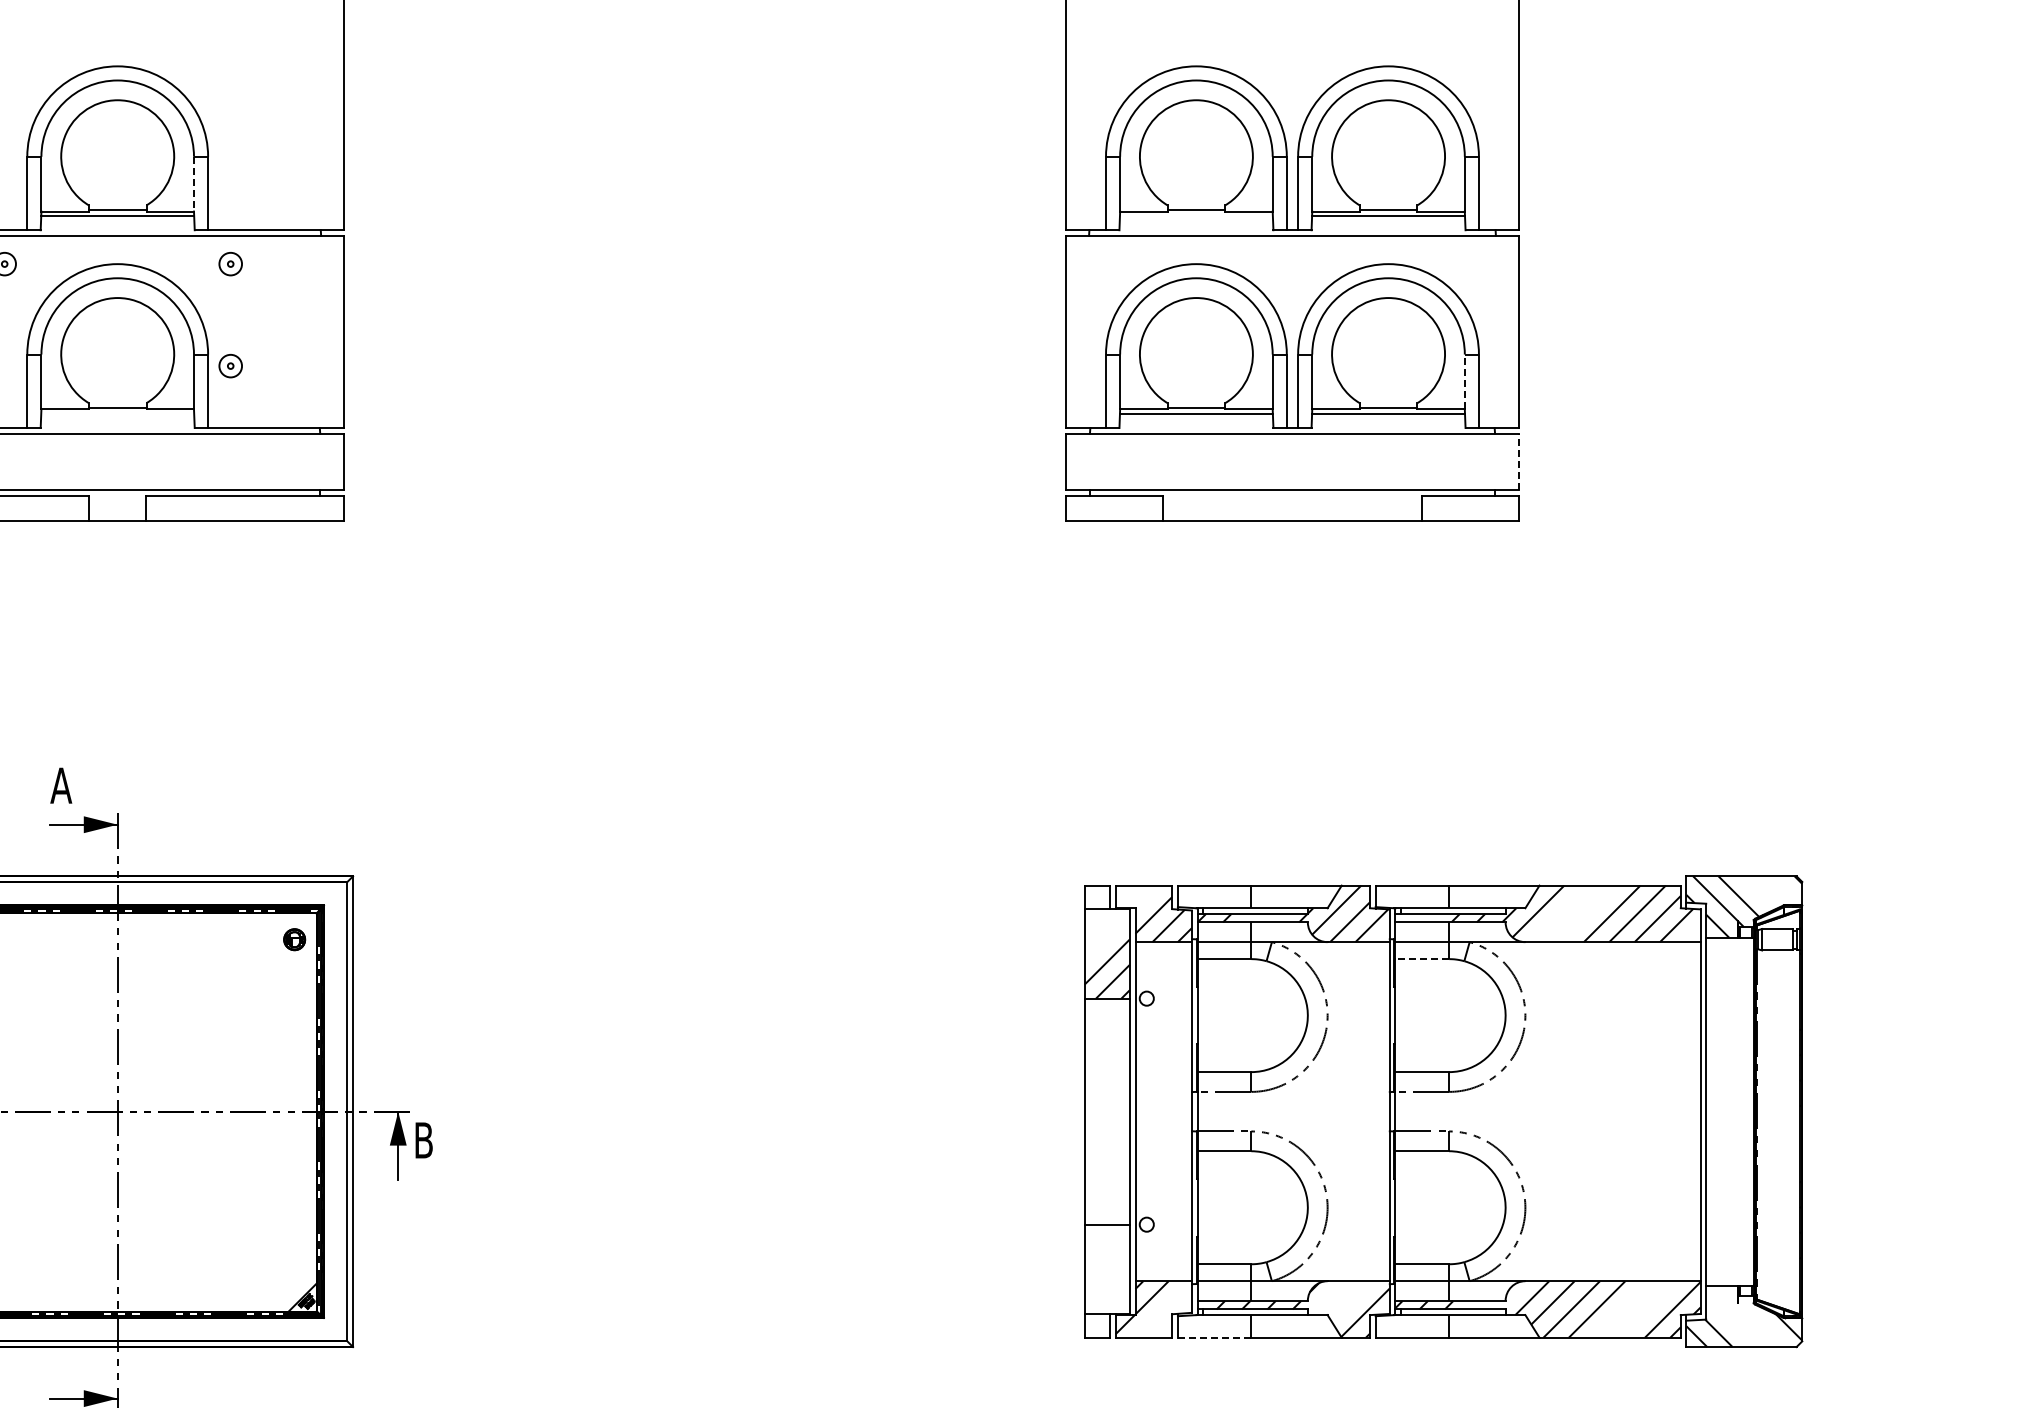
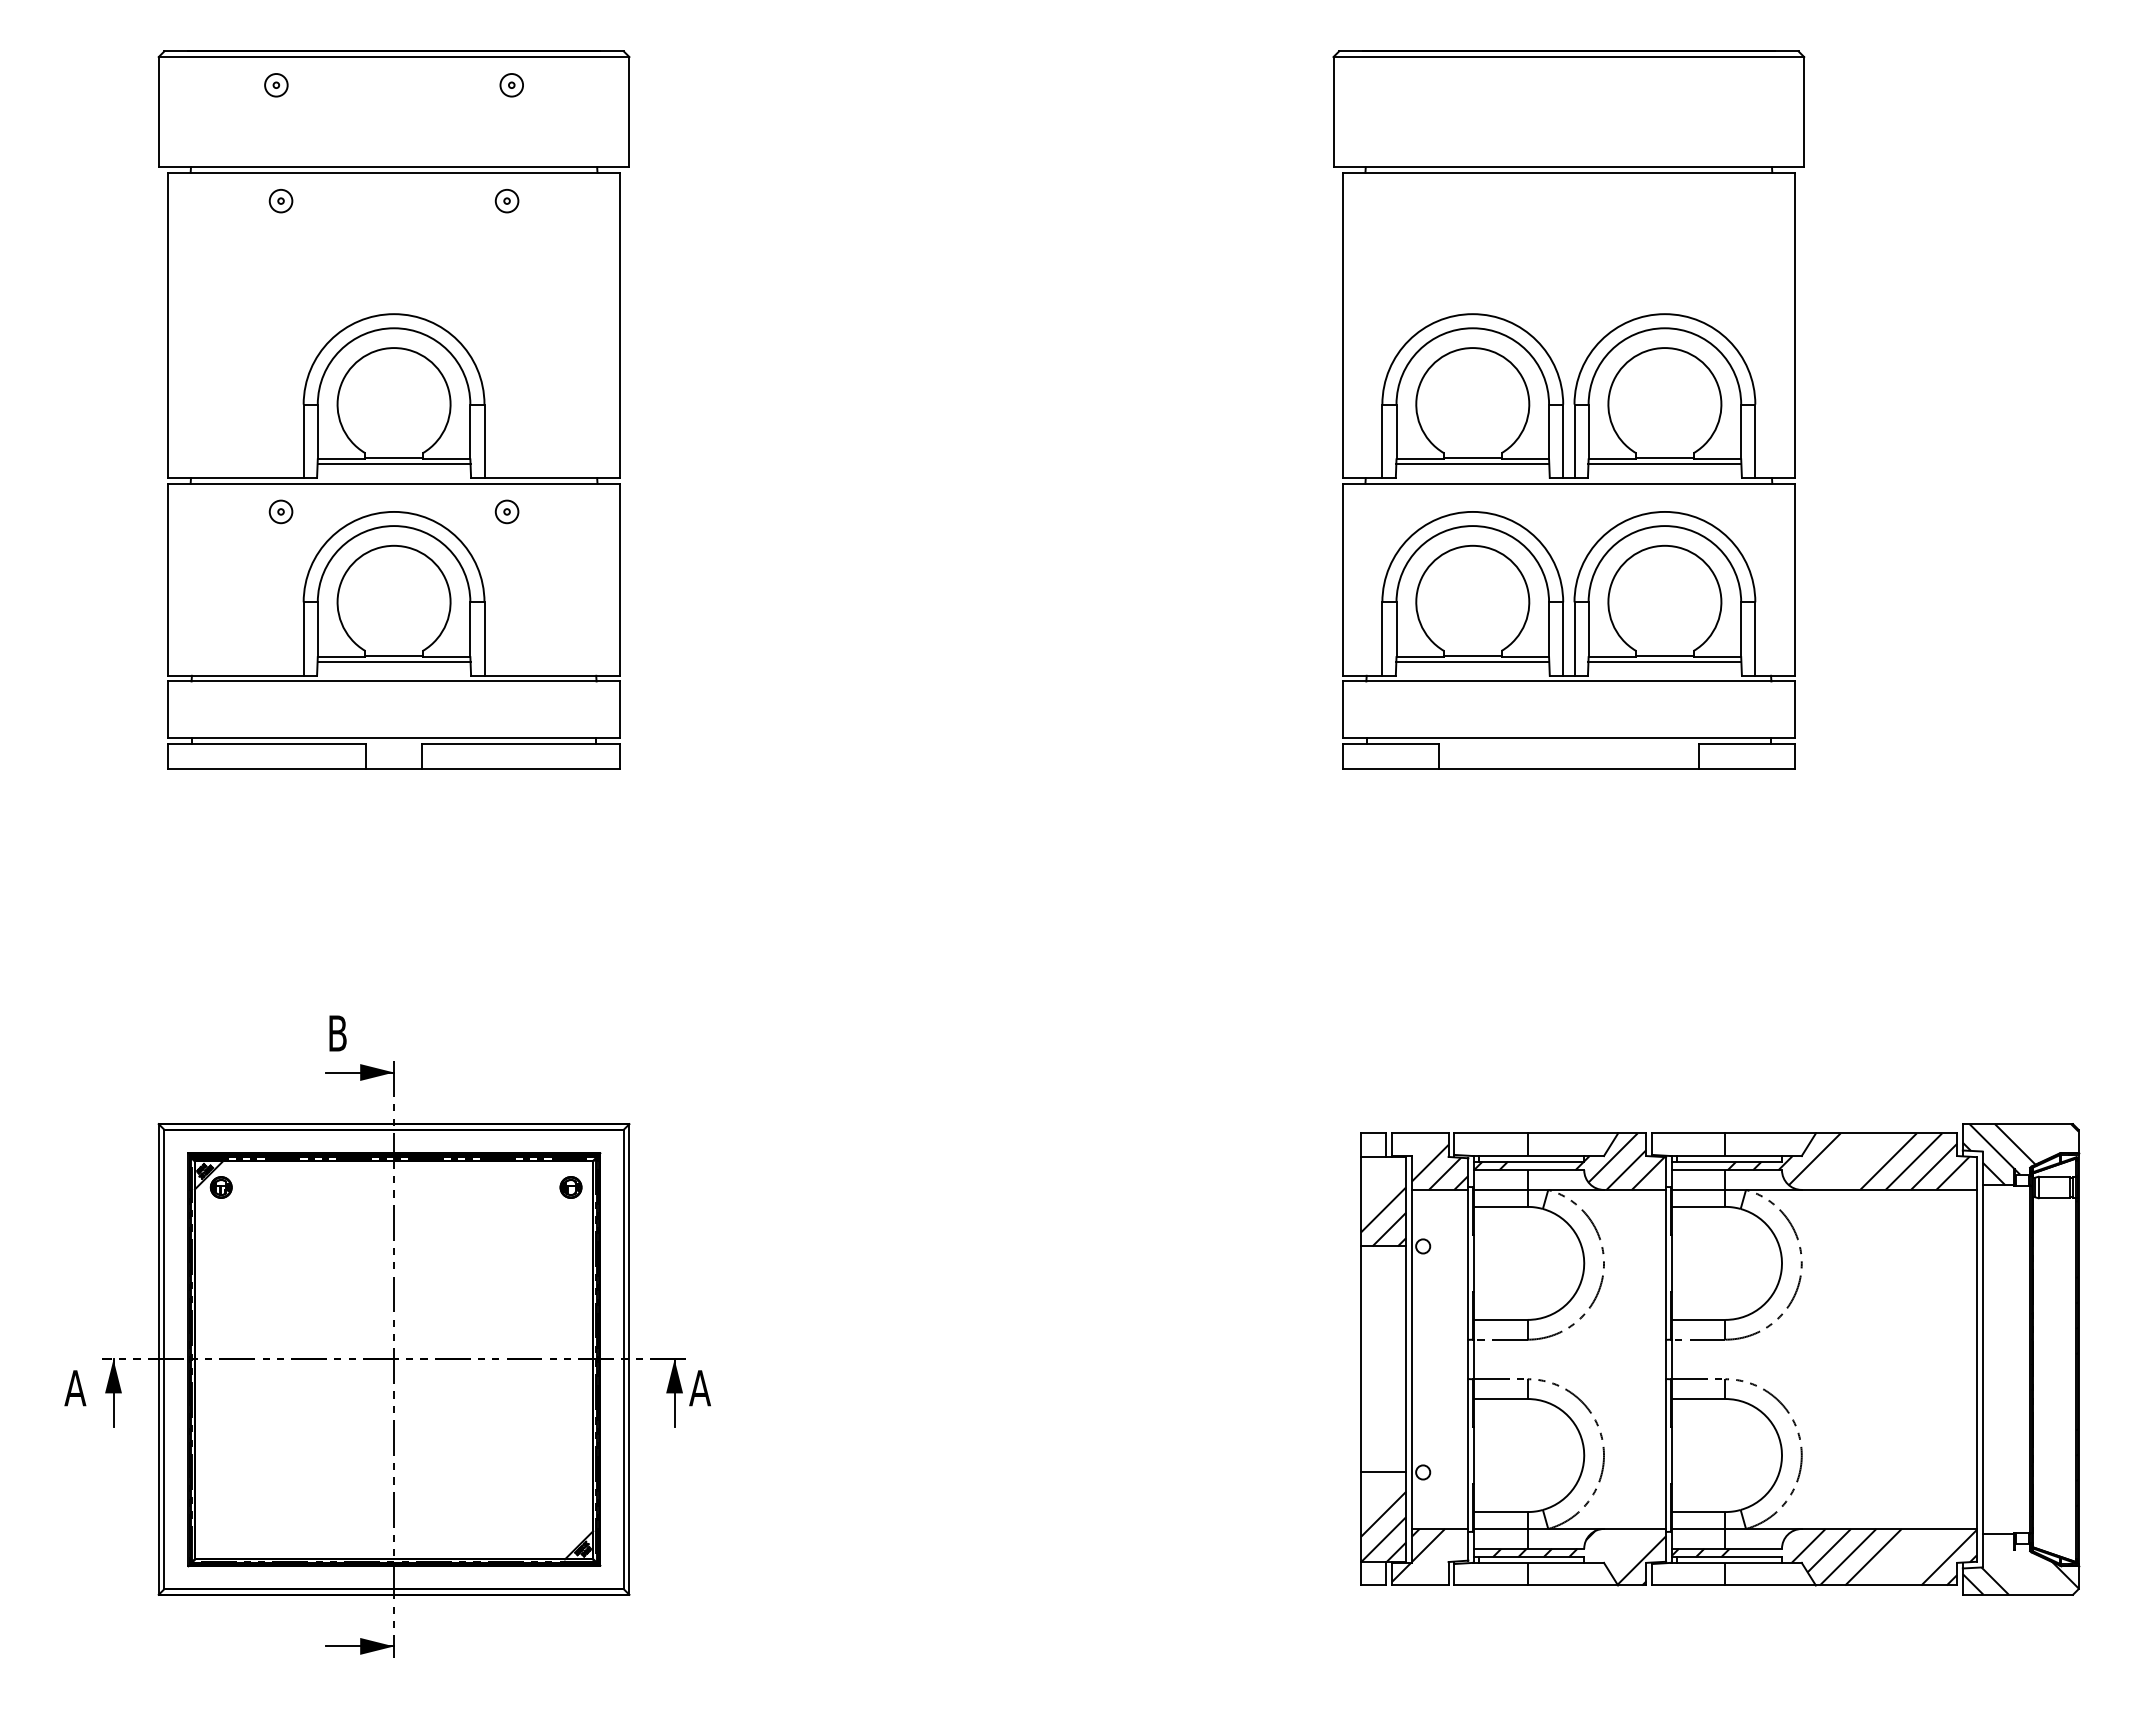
line: (194, 184) -> (470, 432), dashed -> solid
line: (1196, 215) -> (1472, 463), added
part: (230, 365) -> (506, 613), removed
line: (1465, 381) -> (1741, 629), dashed -> solid
line: (117, 413) -> (393, 661), added
line: (1518, 461) -> (1794, 709), dashed -> solid
text: (61, 785) -> (337, 1033), A -> B
line: (1422, 958) -> (1698, 1206), dashed -> solid
text: (423, 1140) -> (699, 1388), B -> A
hatch: (1107, 1278) -> (1383, 1526), added
line: (1214, 1337) -> (1490, 1585), dashed -> solid

